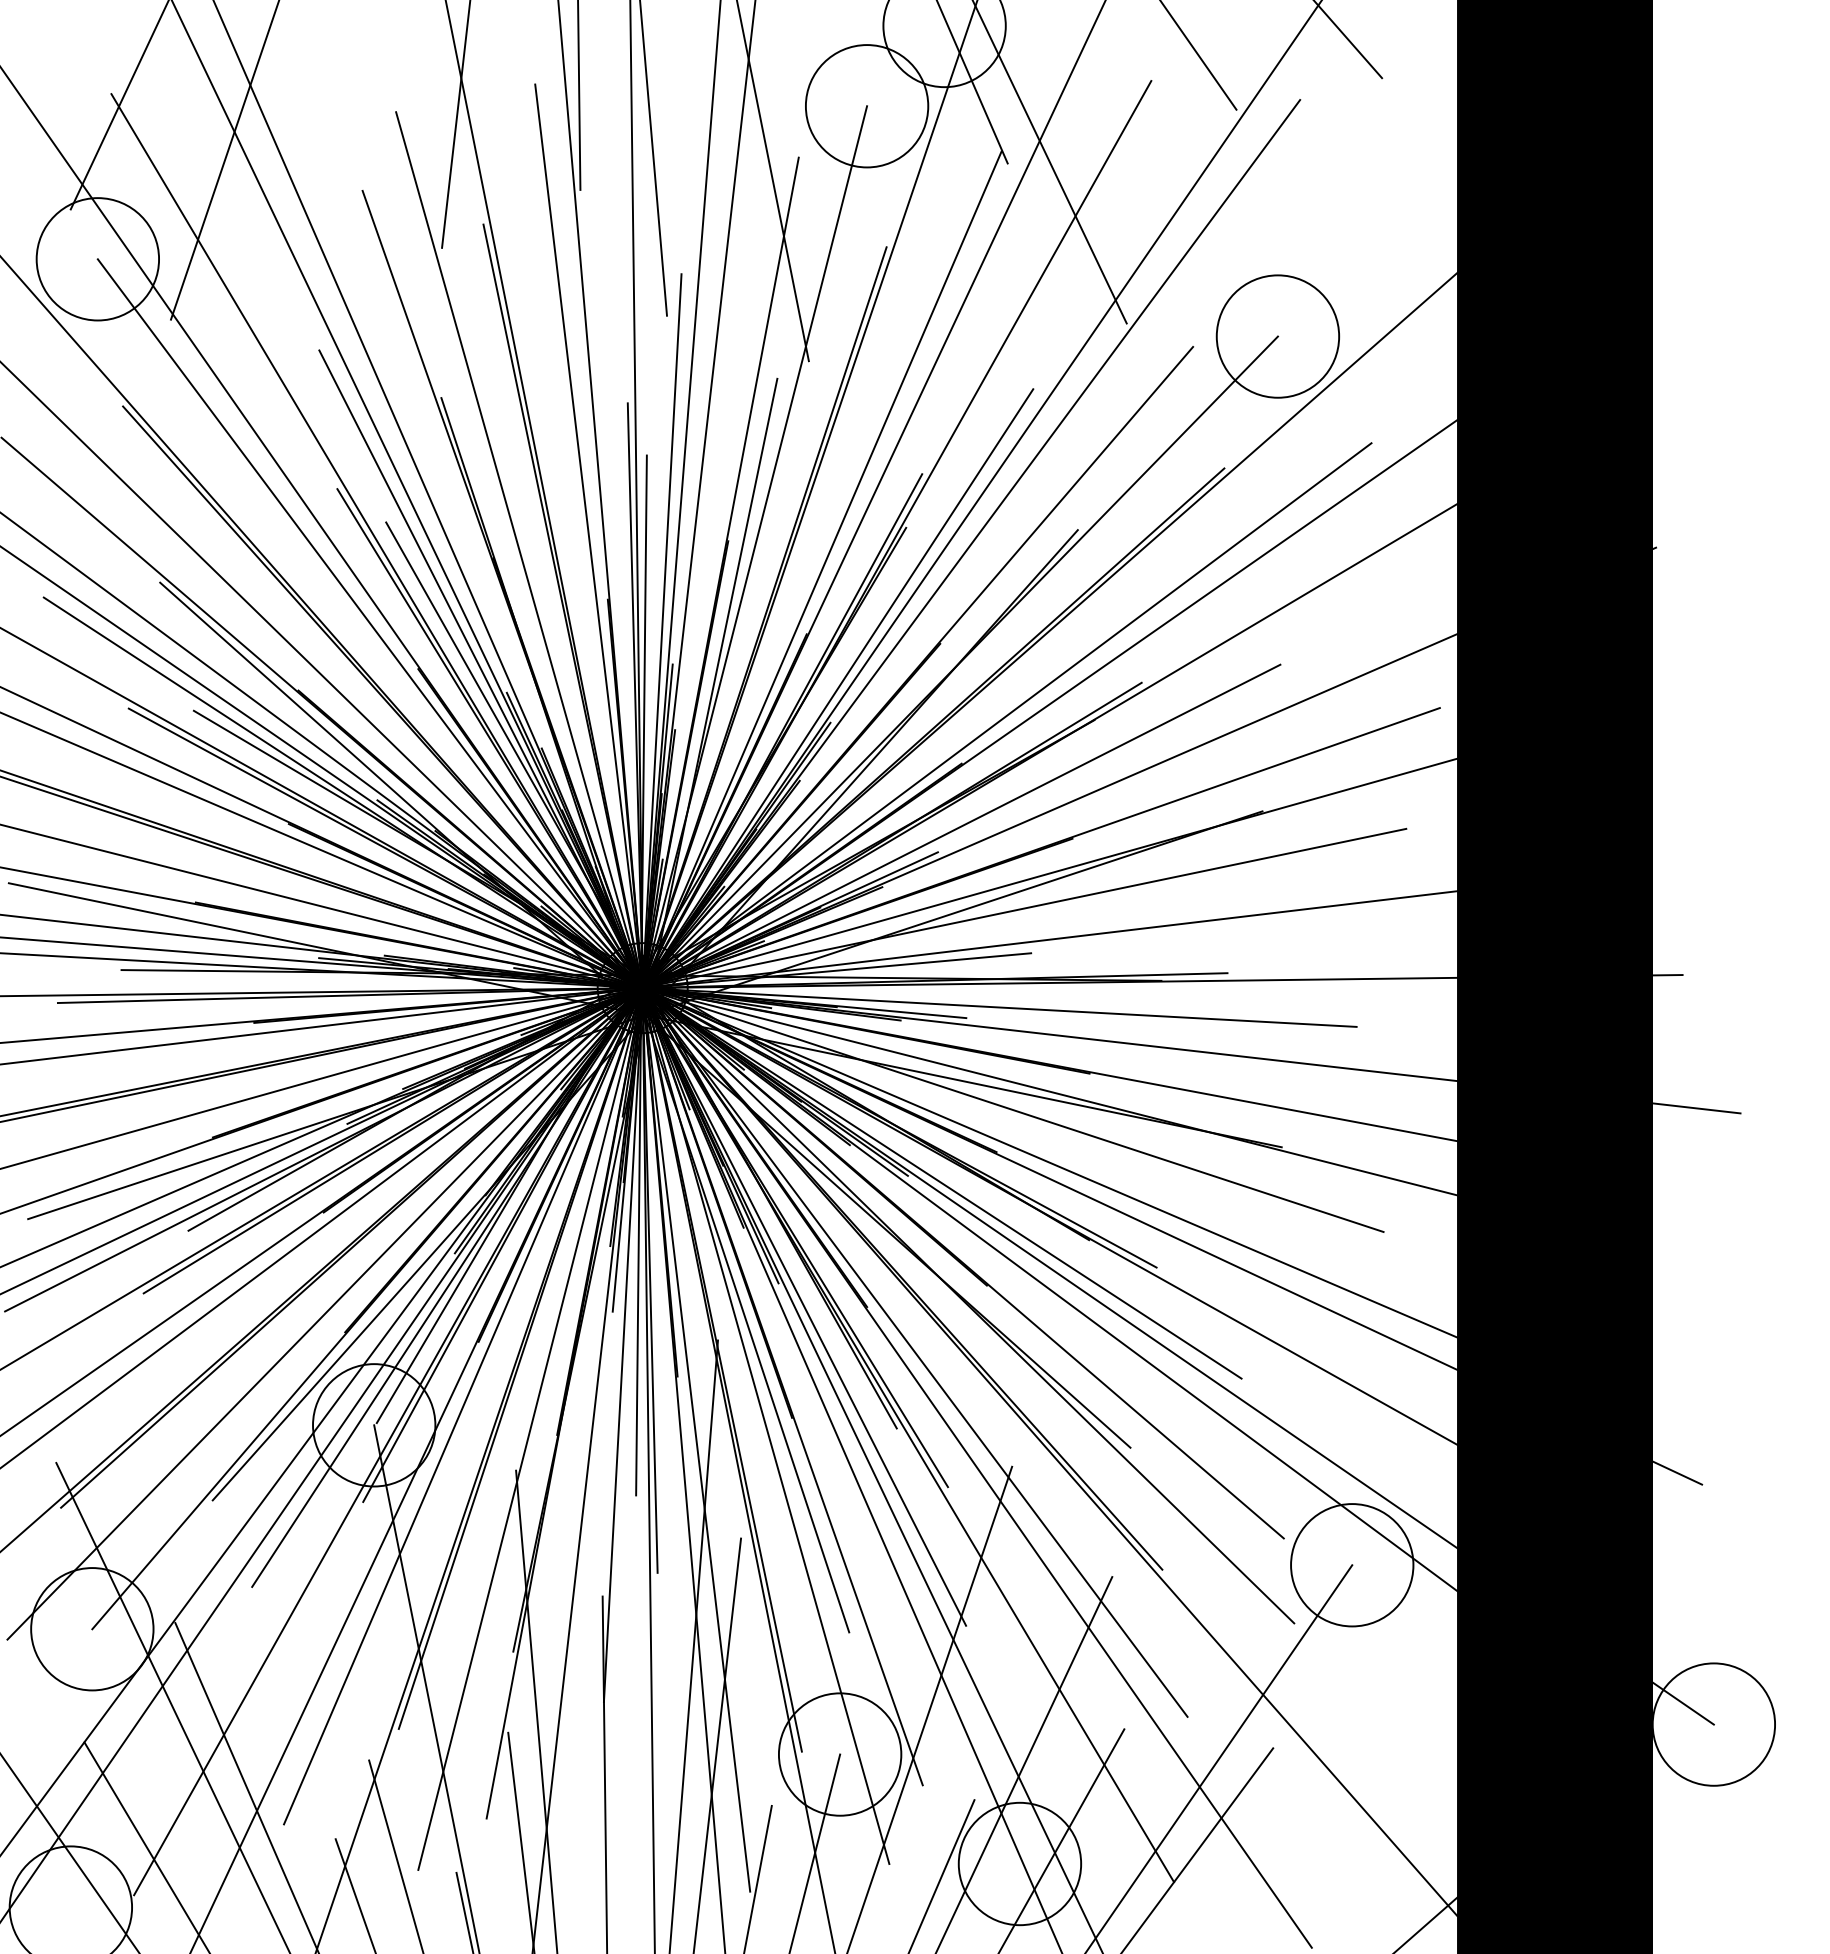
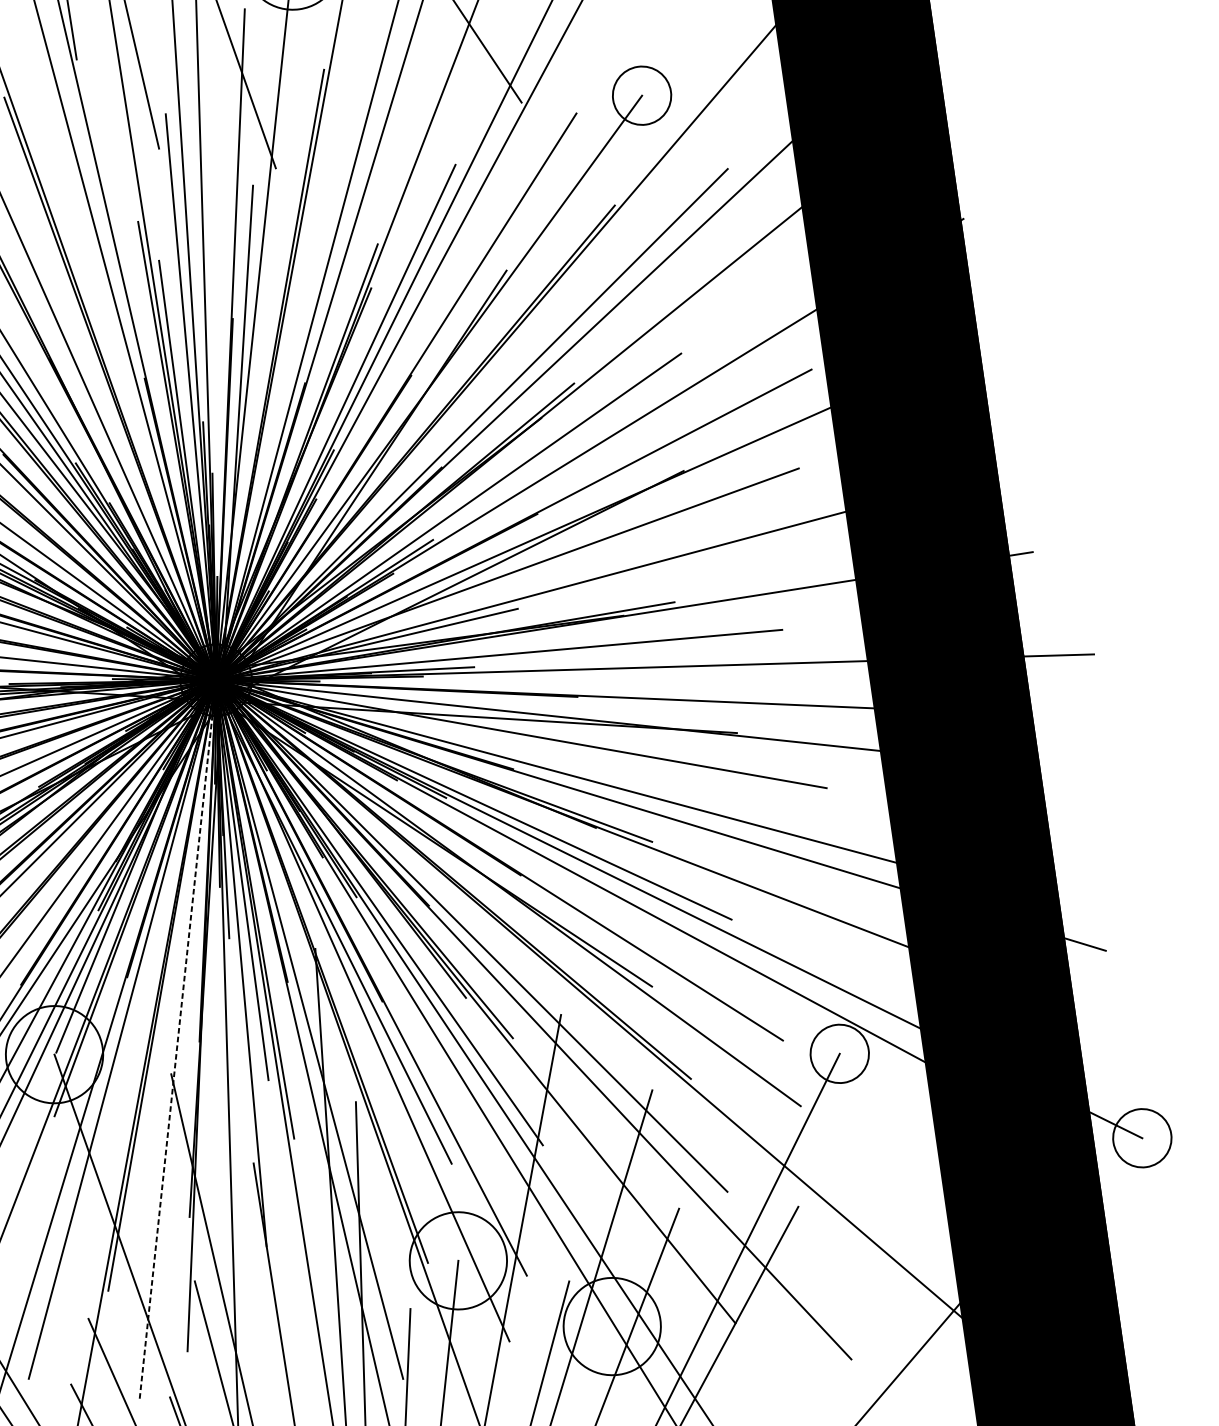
circle: (1277, 336) -> (641, 95), size x0.6
line: (530, 1429) -> (177, 1040), solid -> dashed
circle: (1352, 1565) -> (840, 1054), size x0.6
circle: (1713, 1724) -> (1142, 1138), size x0.6

